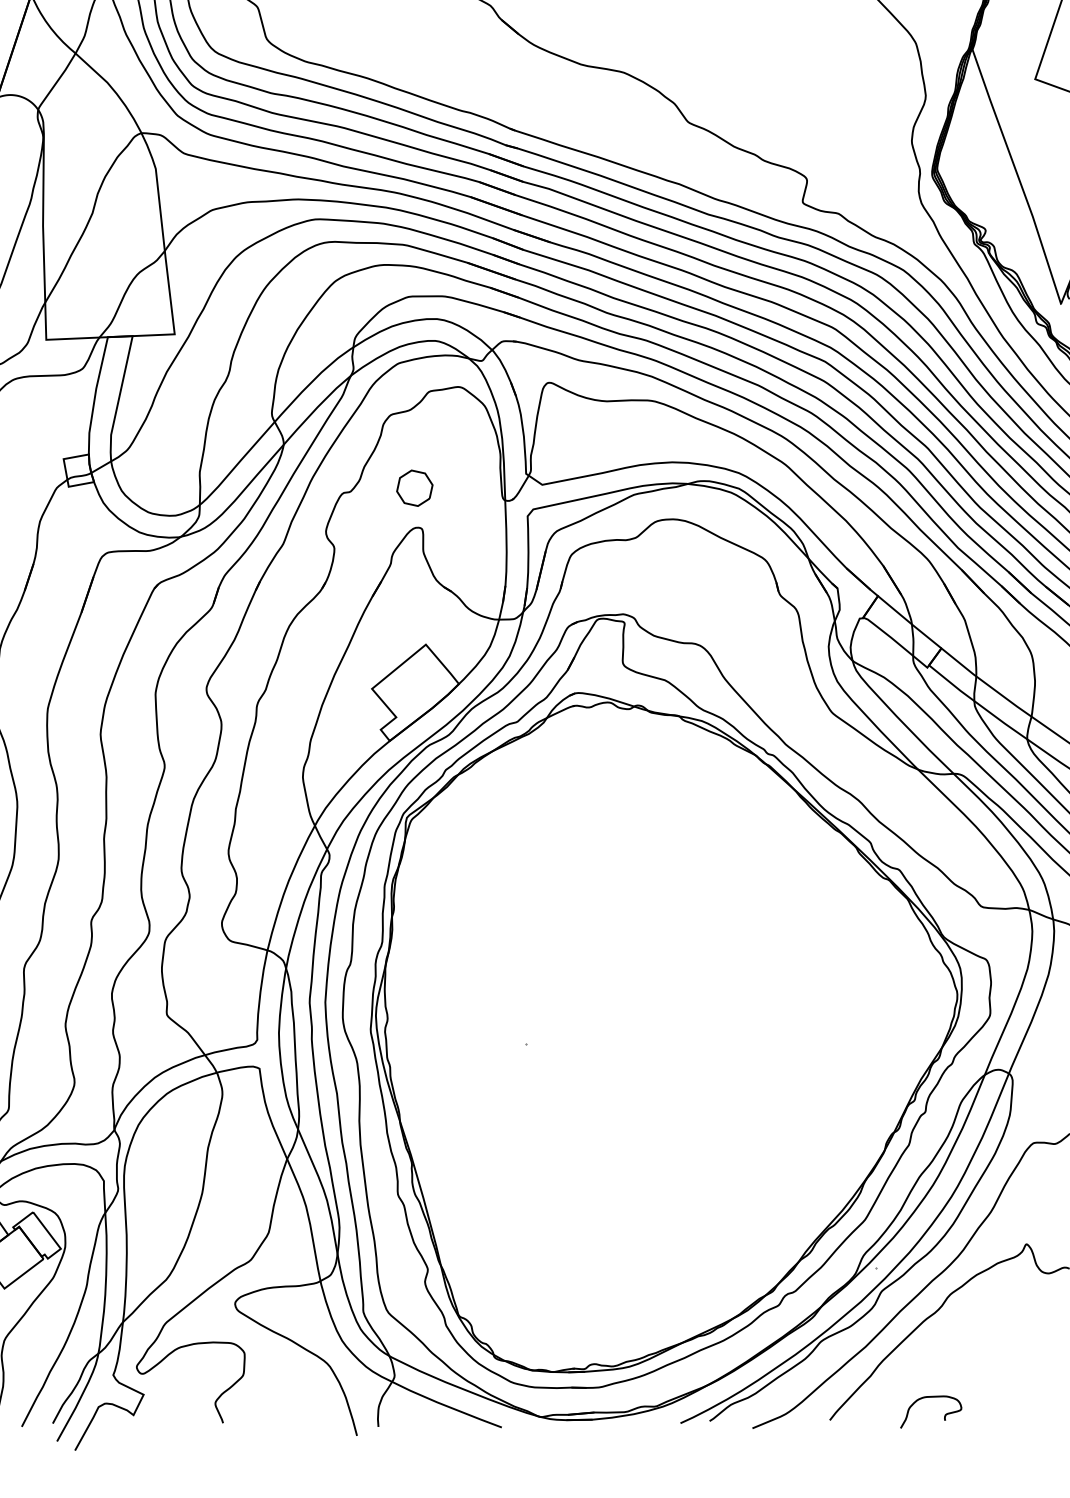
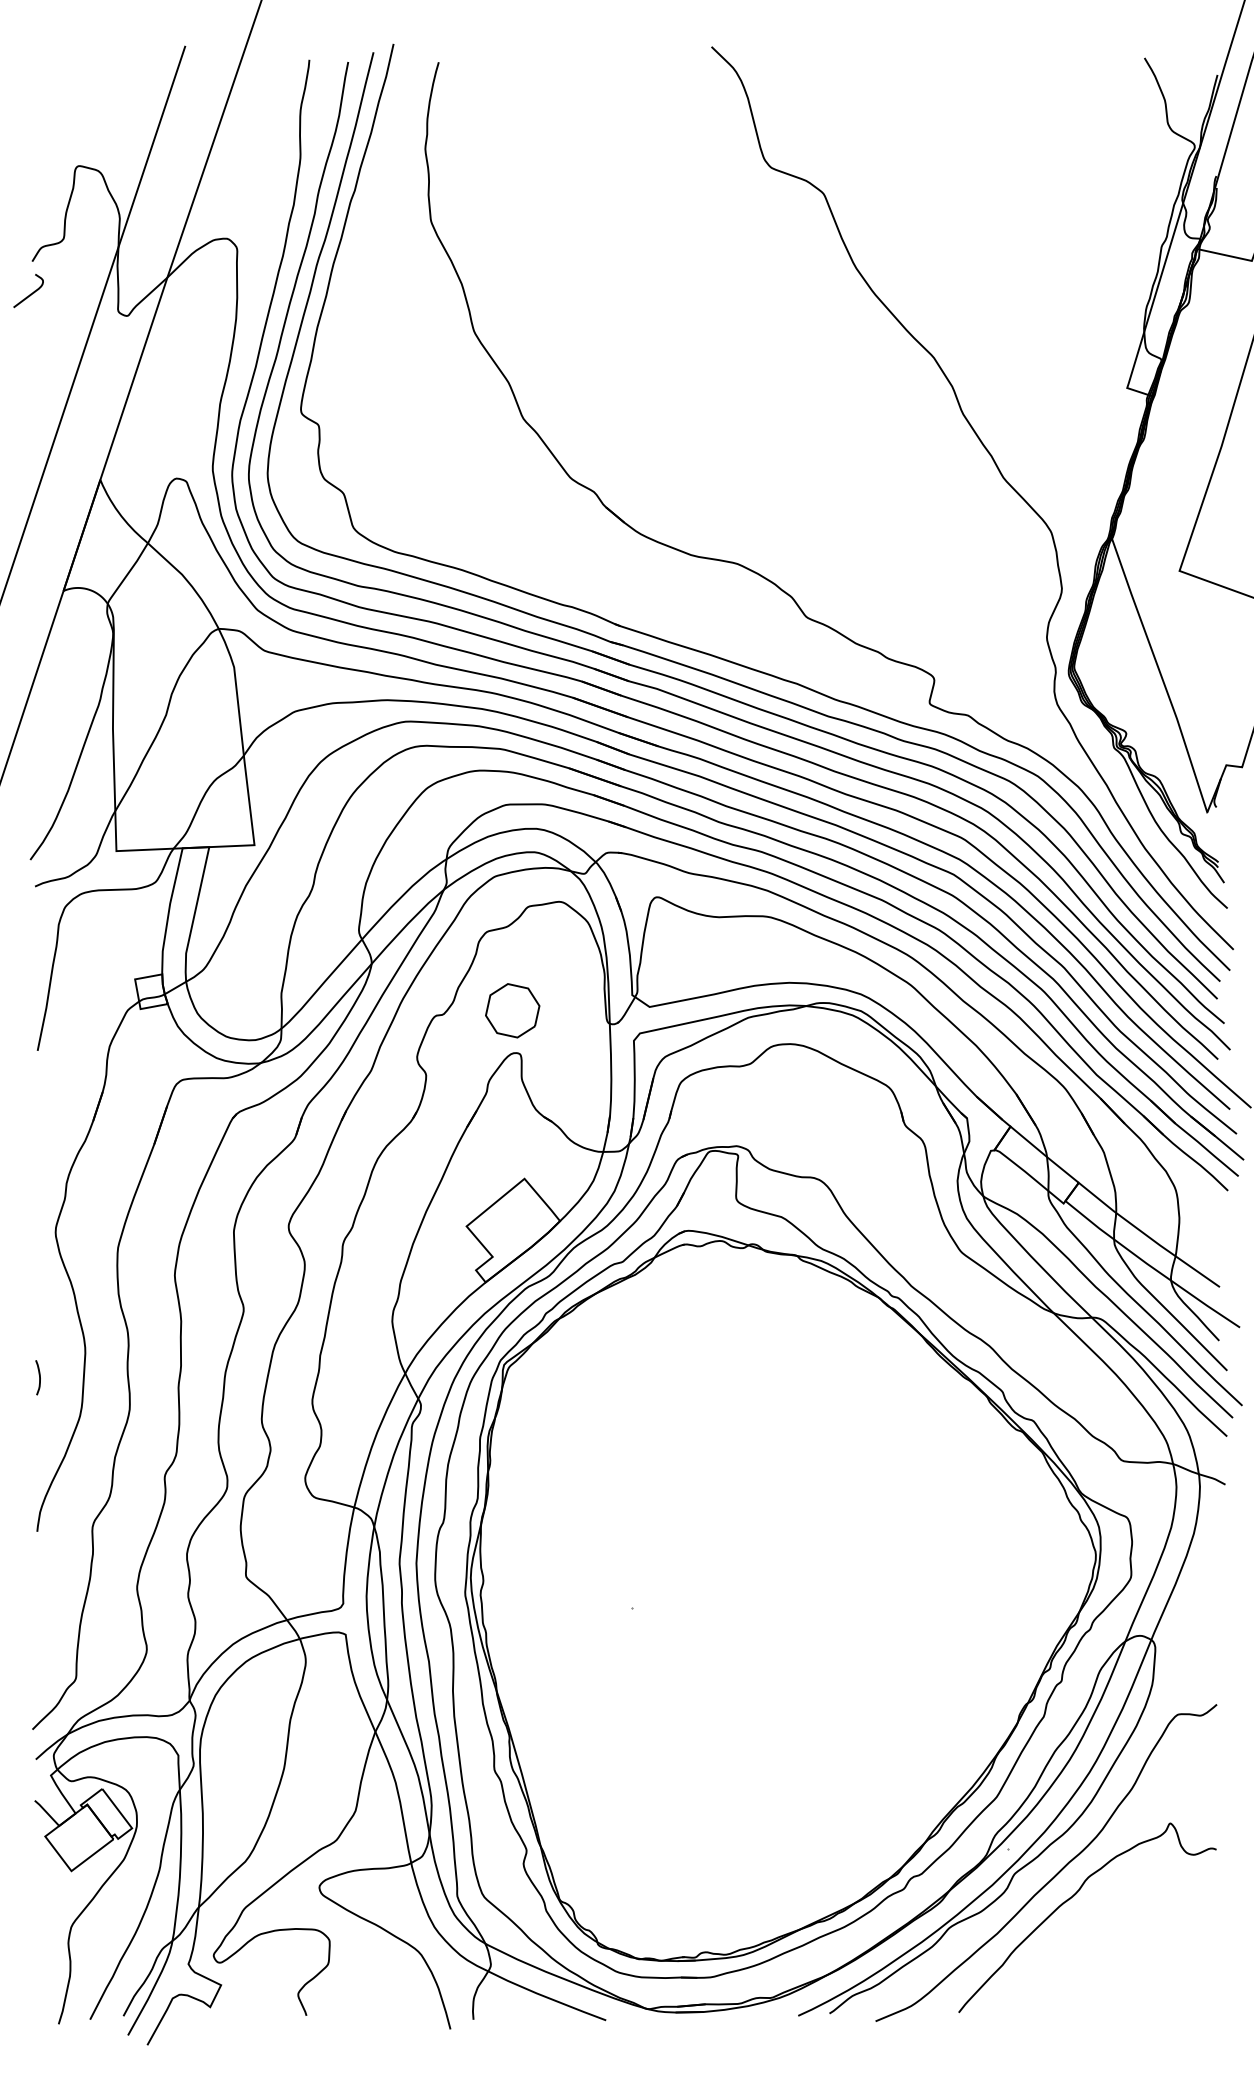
part: (414, 488) -> (512, 1010), size x1.4
curve: (943, 1416) -> (1081, 2008), removed

